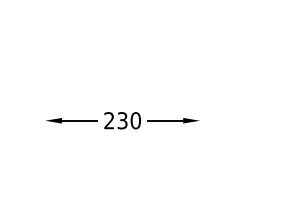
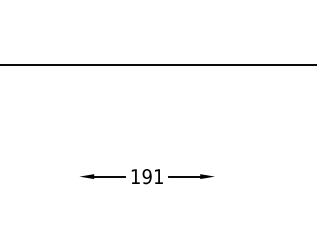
text: (122, 120) -> (147, 176), 230 -> 191

